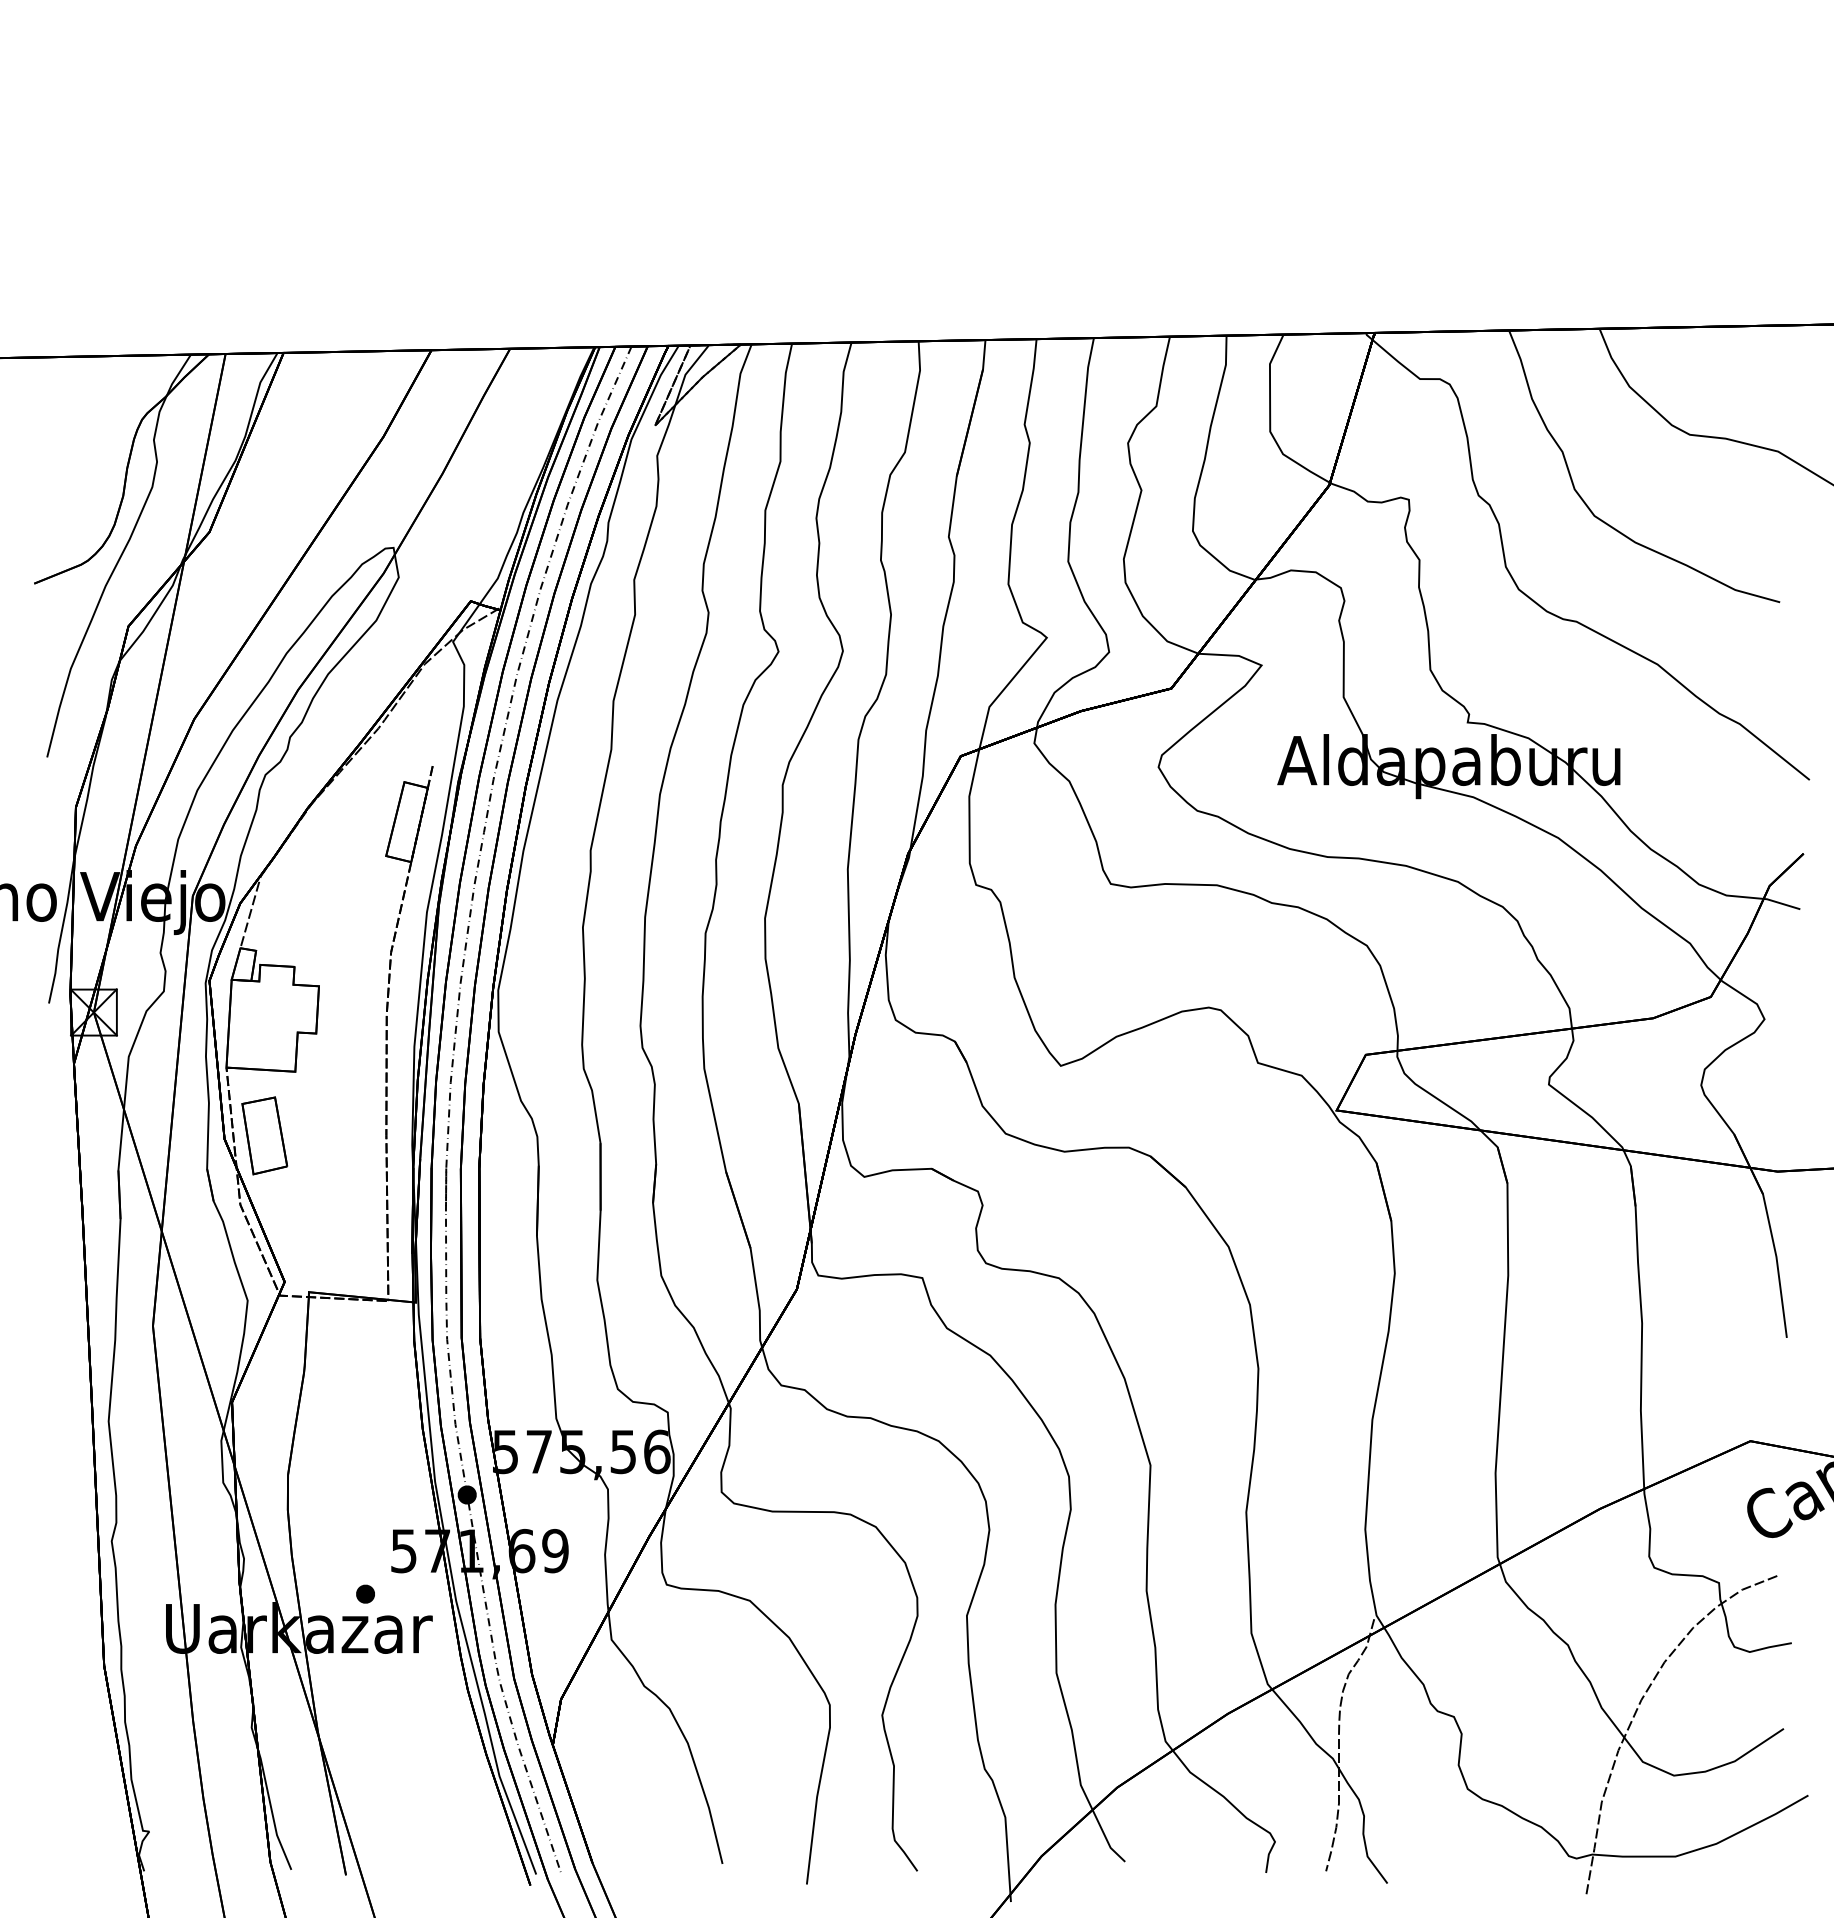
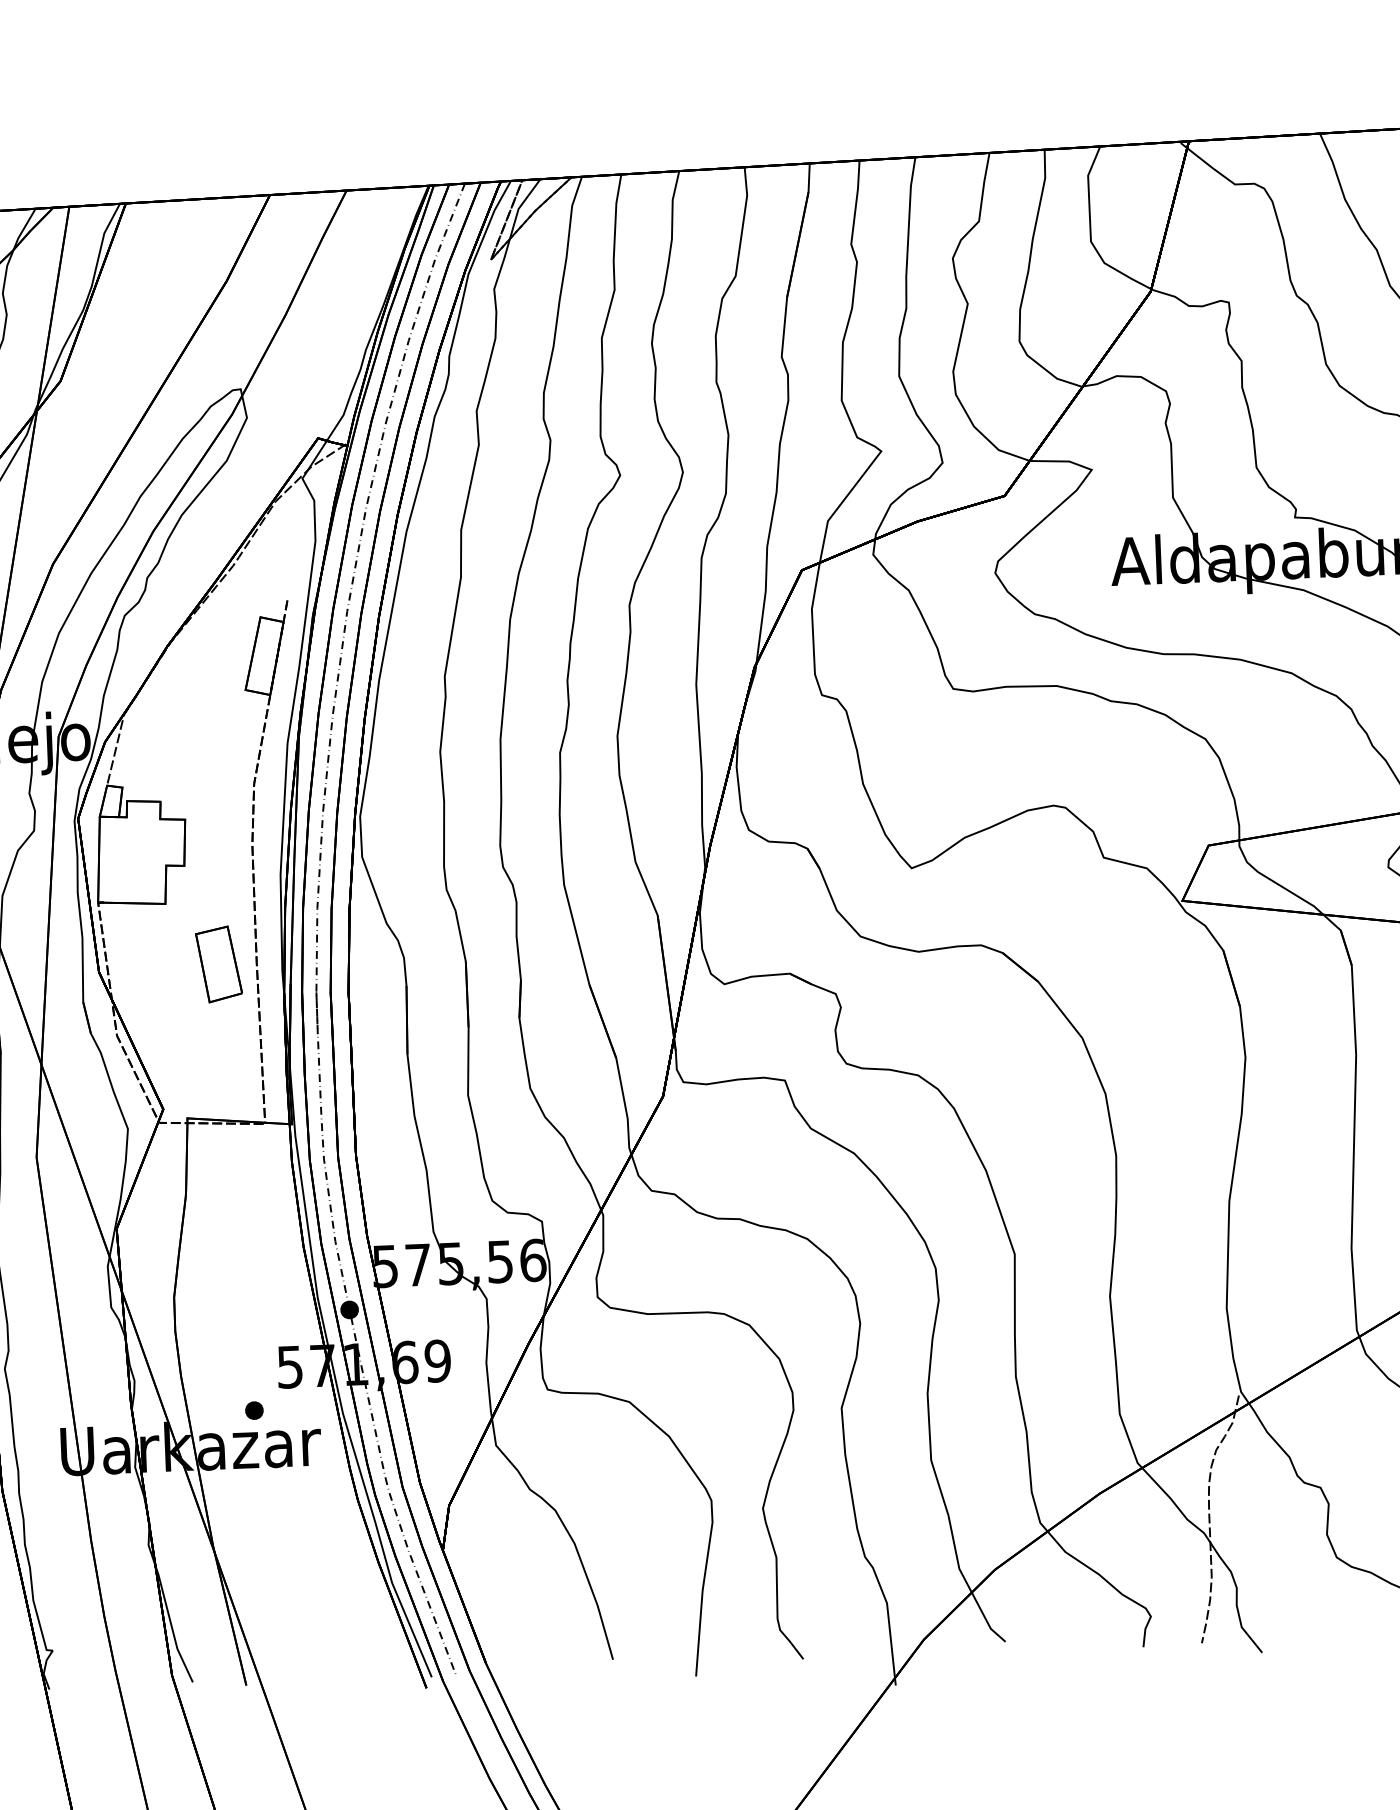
part: (264, 1135) -> (218, 964), moved

